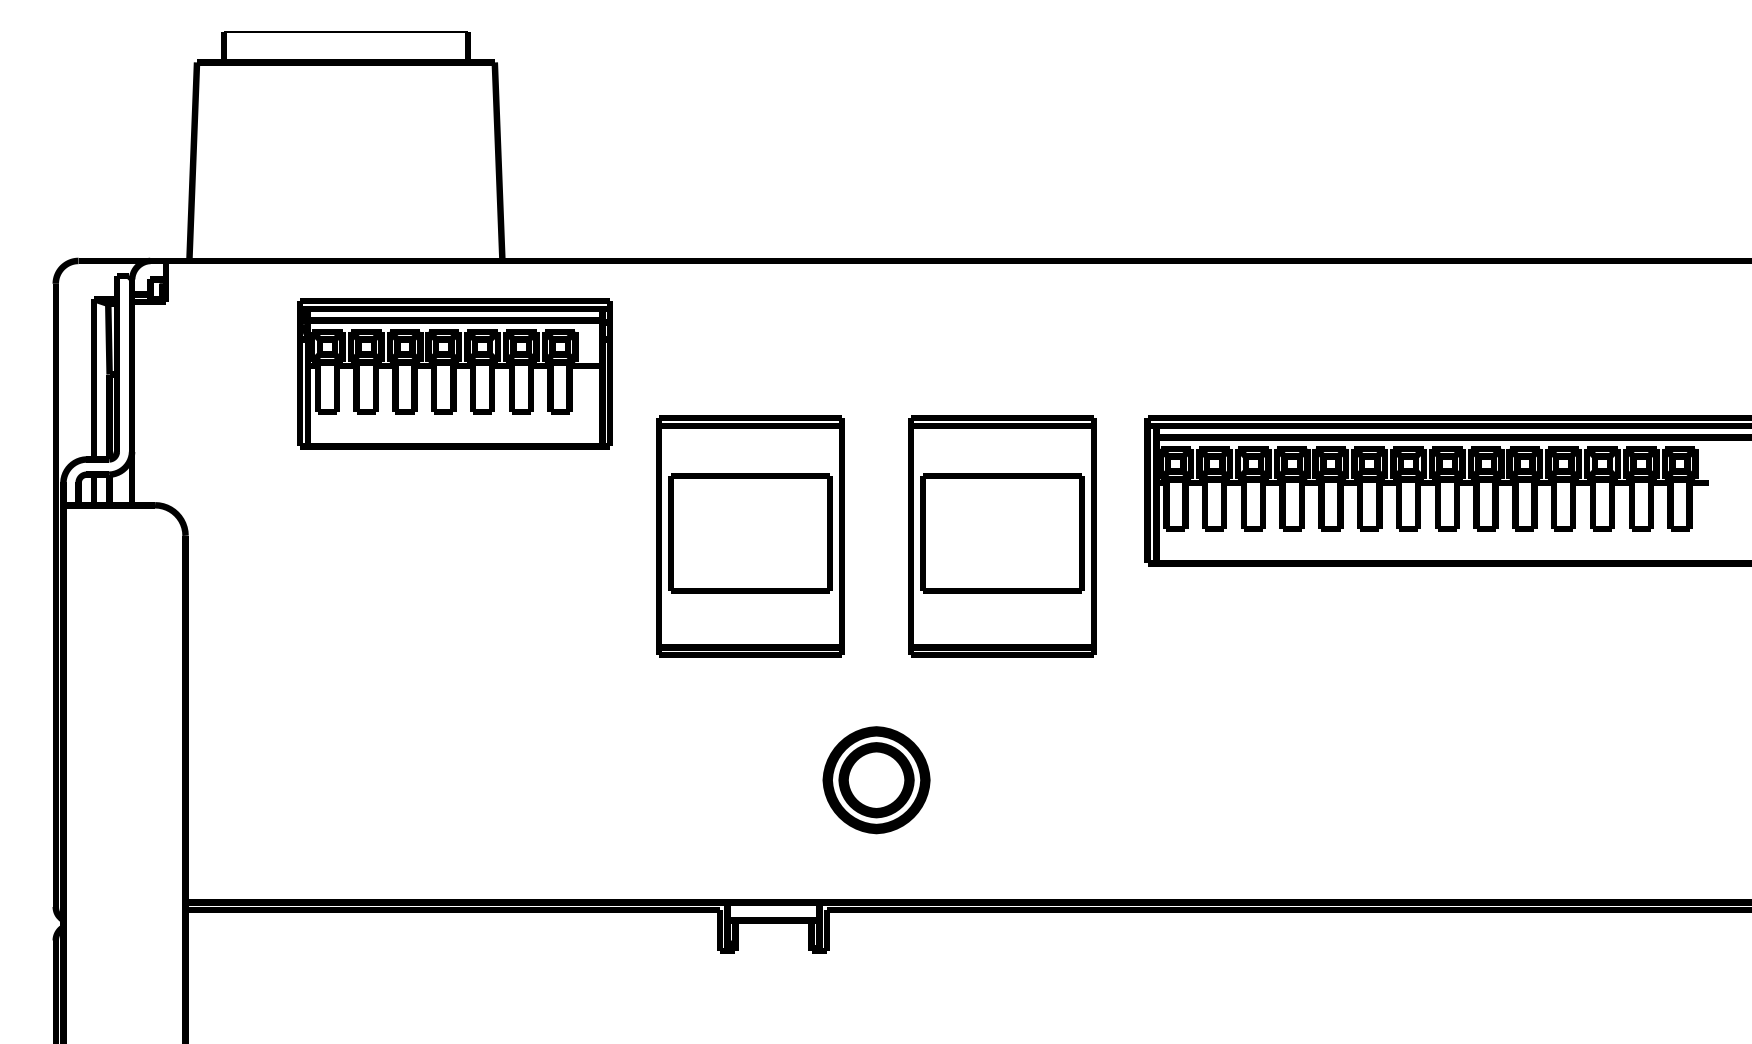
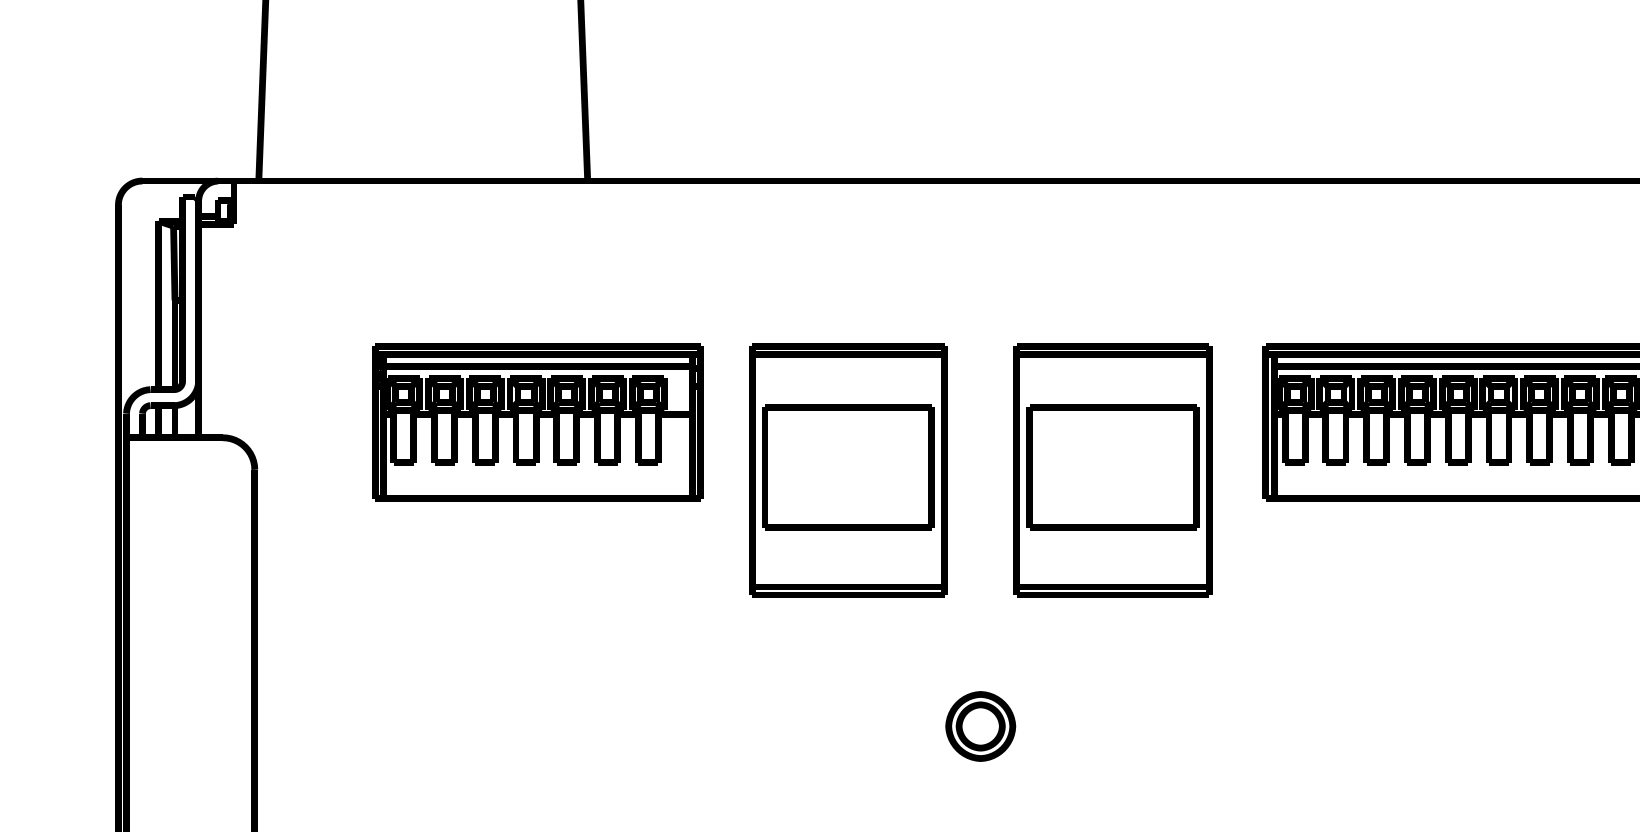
part: (454, 373) -> (537, 422), moved
part: (876, 779) -> (980, 725), size x0.62

